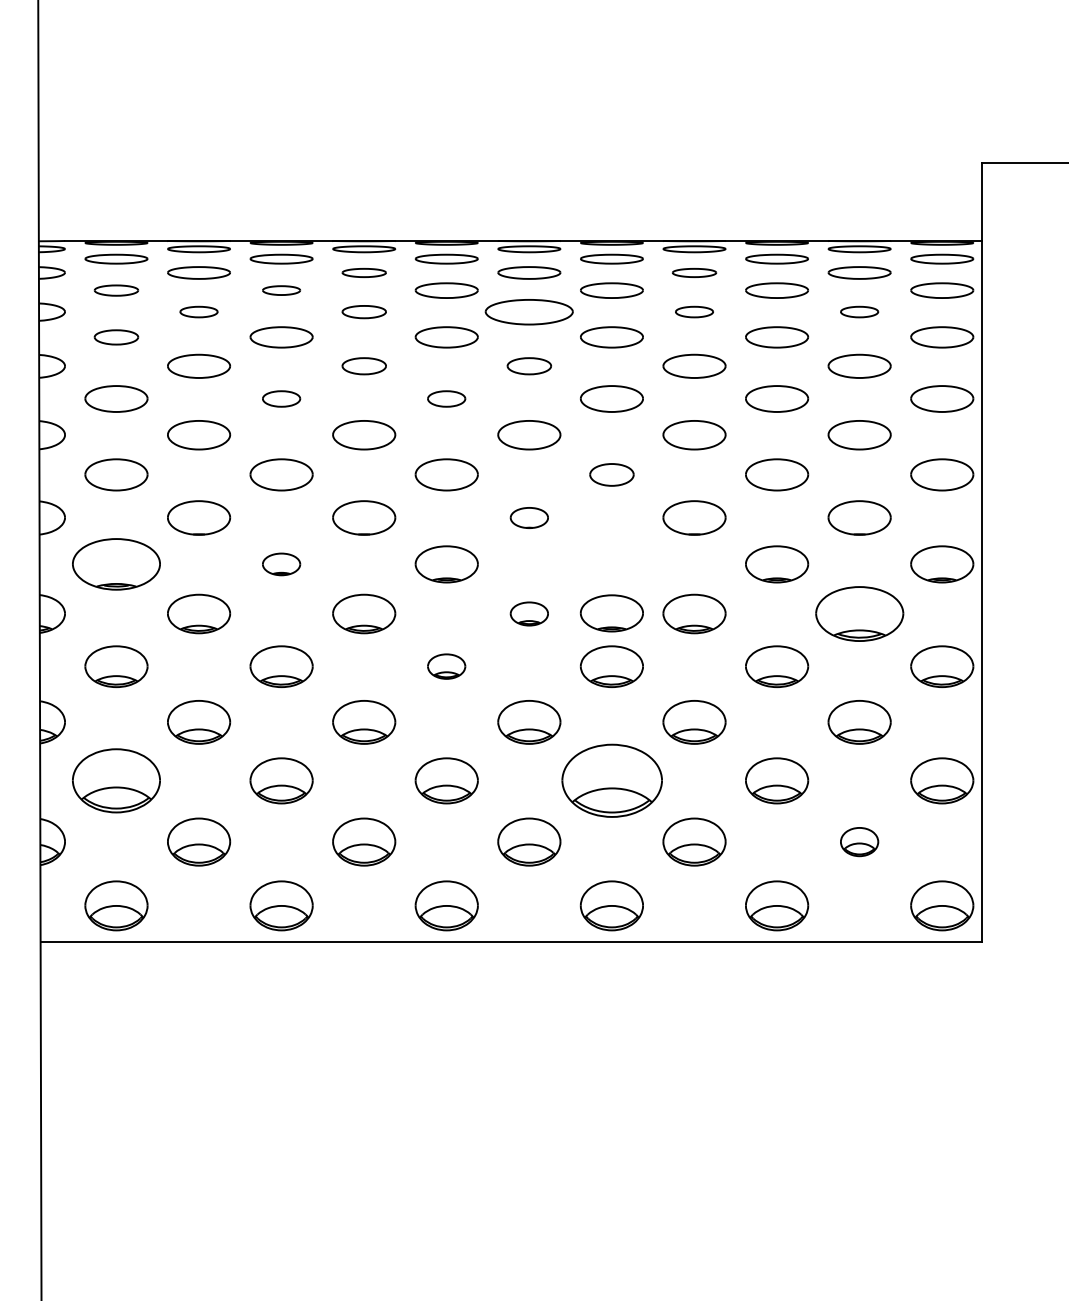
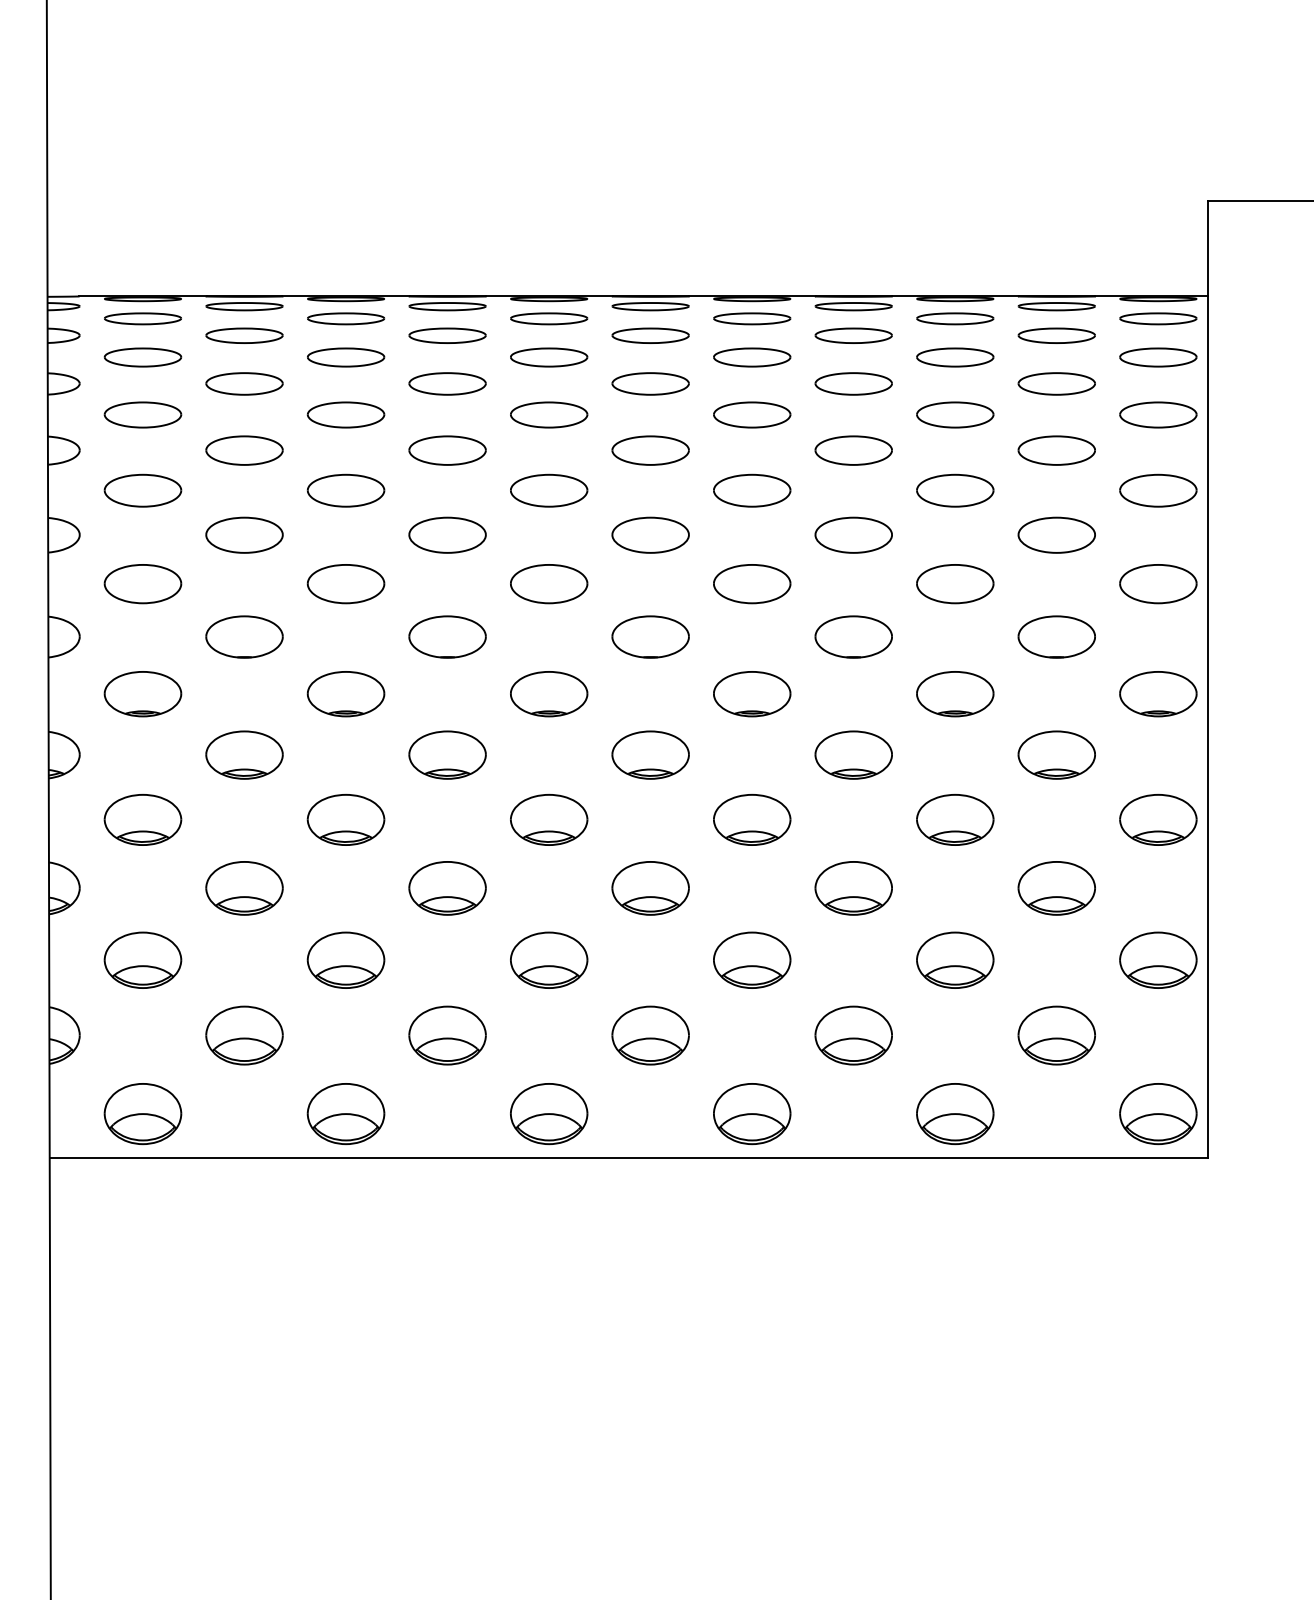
part: (364, 272) -> (447, 335), size x1.43
part: (694, 272) -> (853, 335), size x1.43
part: (116, 290) -> (143, 357), size x1.43
part: (281, 290) -> (345, 357), size x1.67
part: (198, 311) -> (243, 383), size x1.67
part: (364, 311) -> (447, 383), size x1.43
part: (529, 311) -> (650, 383), size x0.71
part: (694, 311) -> (853, 383), size x1.67
part: (859, 311) -> (1056, 383), size x1.67
part: (116, 337) -> (143, 415), size x1.43
part: (364, 365) -> (447, 449), size x1.43
part: (529, 365) -> (650, 449), size x1.43
part: (281, 398) -> (345, 490), size x1.67
part: (446, 398) -> (548, 490), size x1.67
part: (611, 474) -> (751, 583), size x1.43
part: (529, 517) -> (650, 636), size x1.67
part: (116, 564) -> (143, 694), size x0.71
part: (281, 564) -> (345, 694), size x1.67
part: (529, 613) -> (650, 754), size x1.67
part: (611, 613) -> (751, 694), moved
part: (859, 613) -> (1056, 754), size x0.71
part: (446, 666) -> (548, 819), size x1.67
part: (116, 780) -> (143, 959), size x0.71
part: (611, 780) -> (751, 959), size x0.62
part: (859, 841) -> (1056, 1034), size x1.67

